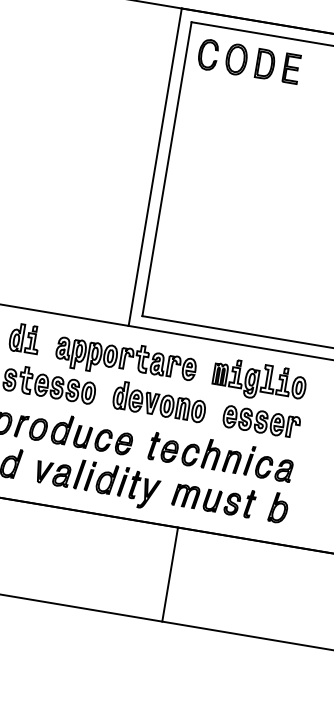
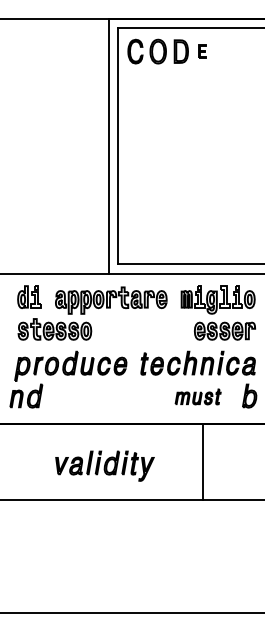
part: (291, 68) -> (202, 51), size x0.6
part: (159, 401) -> (142, 328), removed
part: (97, 480) -> (104, 465), moved
part: (214, 497) -> (198, 396), size x0.7
line: (170, 573) -> (202, 461), moved

